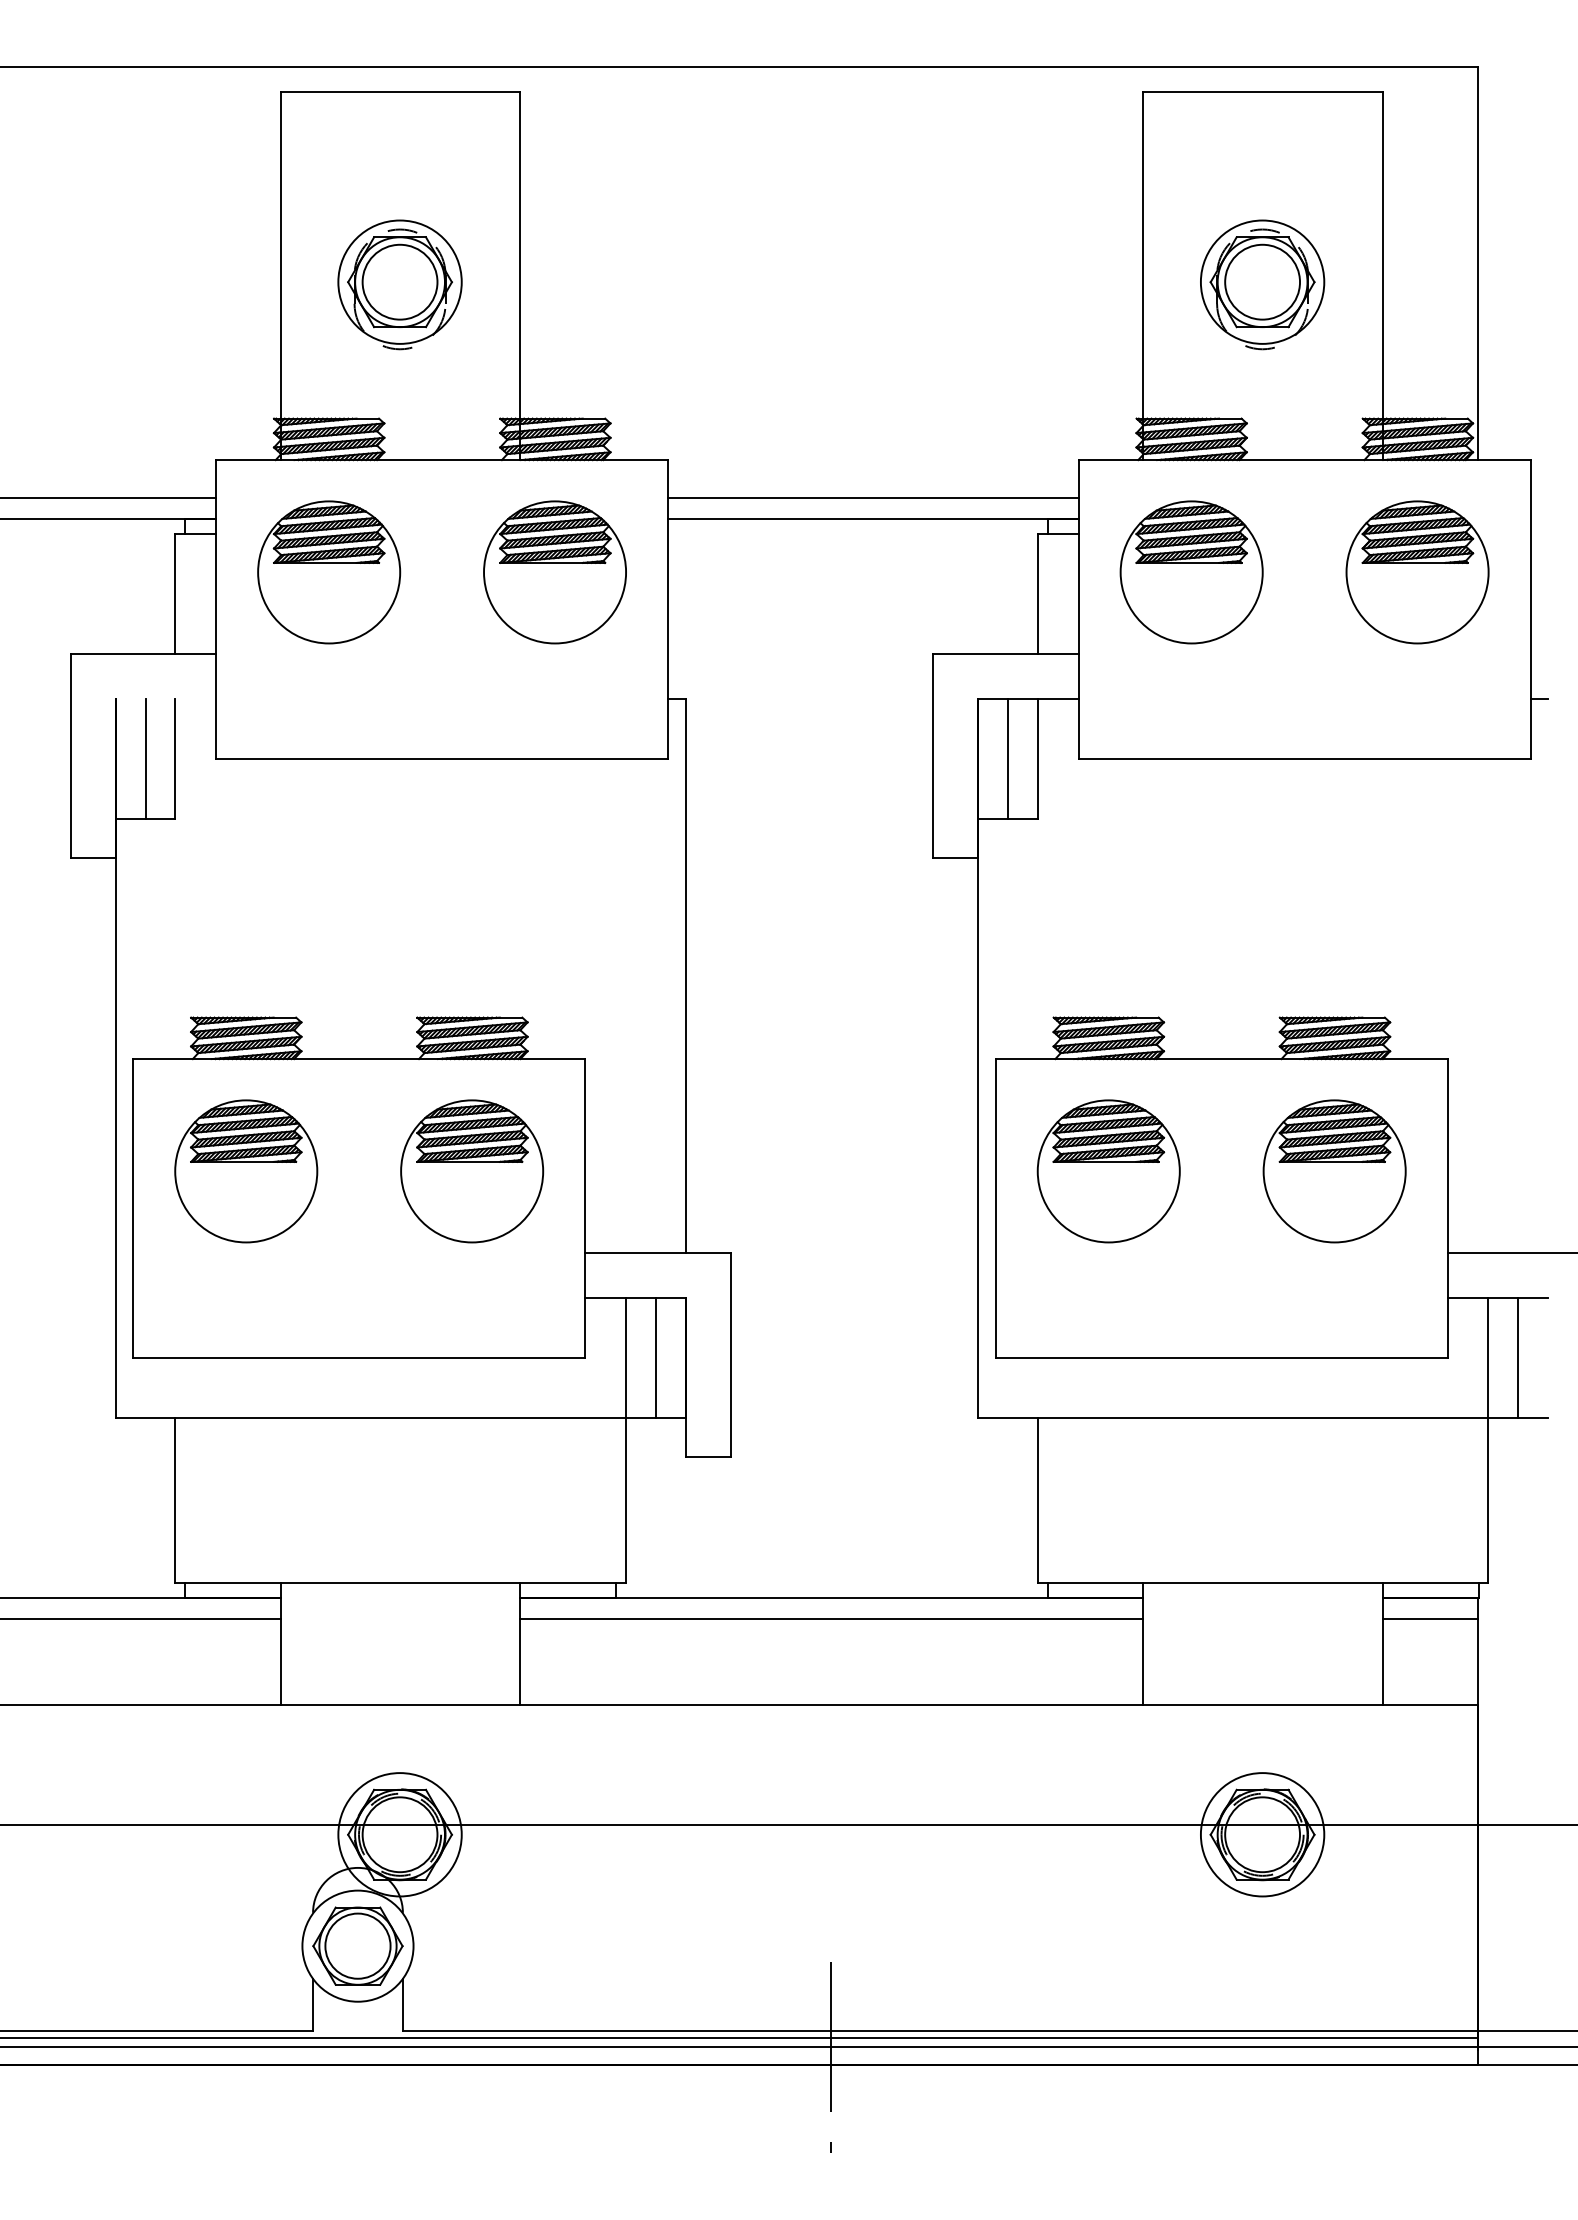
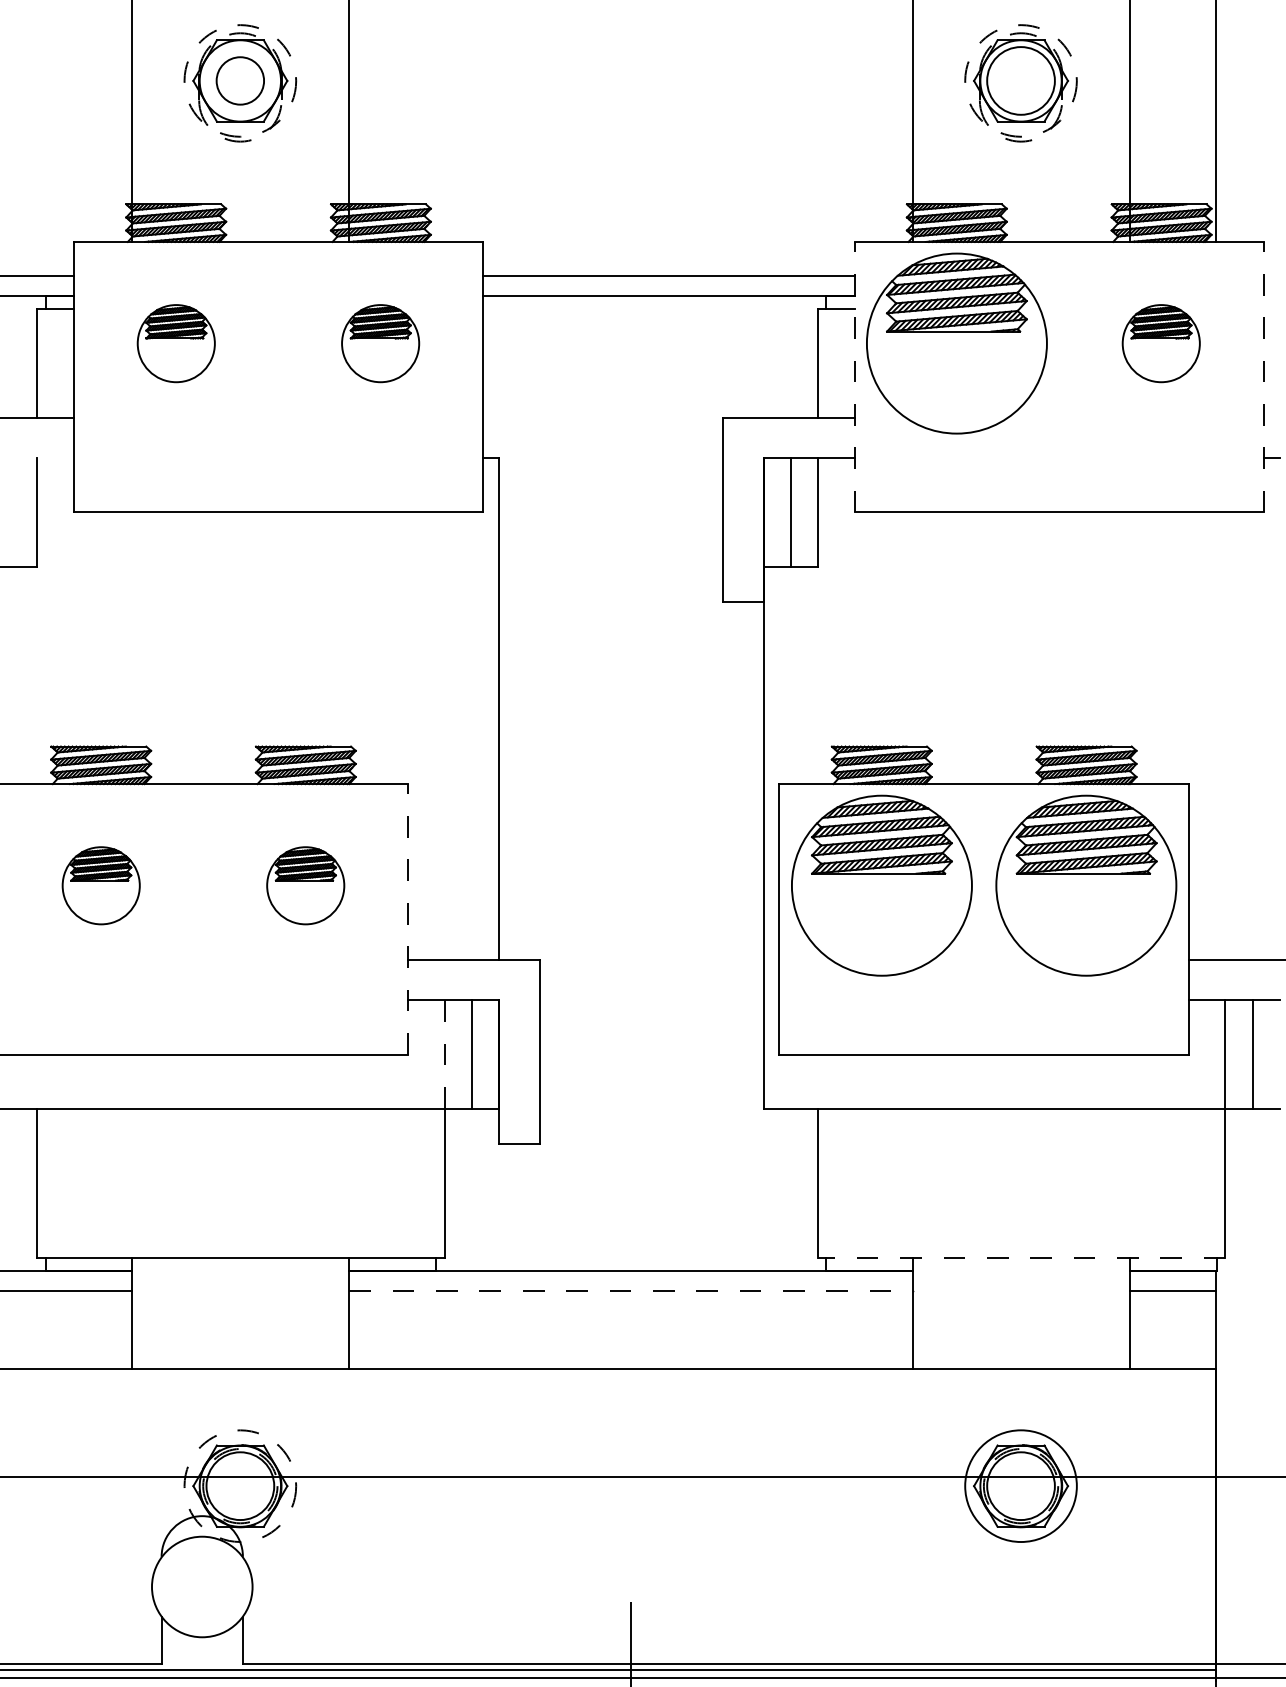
circle: (399, 281) -> (239, 80), size x0.7
circle: (399, 281) -> (239, 80), solid -> dashed
circle: (1262, 281) -> (1020, 80), solid -> dashed
part: (329, 572) -> (176, 343), size x0.6
part: (554, 572) -> (380, 343), size x0.6
part: (1191, 572) -> (956, 343), size x1.4
part: (1417, 572) -> (1161, 343), size x0.6
line: (1078, 609) -> (854, 377), solid -> dashed
line: (1530, 609) -> (1263, 377), solid -> dashed
line: (145, 758) -> (9, 512), removed
part: (246, 1171) -> (101, 885), size x0.6
part: (472, 1171) -> (305, 885), size x0.6
part: (1108, 1171) -> (881, 885), size x1.4
part: (1334, 1171) -> (1086, 885), size x1.4
line: (585, 1208) -> (408, 919), solid -> dashed
line: (625, 1357) -> (444, 1054), solid -> dashed
line: (1262, 1583) -> (1020, 1258), solid -> dashed
line: (832, 1619) -> (631, 1291), solid -> dashed
circle: (399, 1834) -> (239, 1485), solid -> dashed
part: (357, 1945) -> (201, 1586), removed

